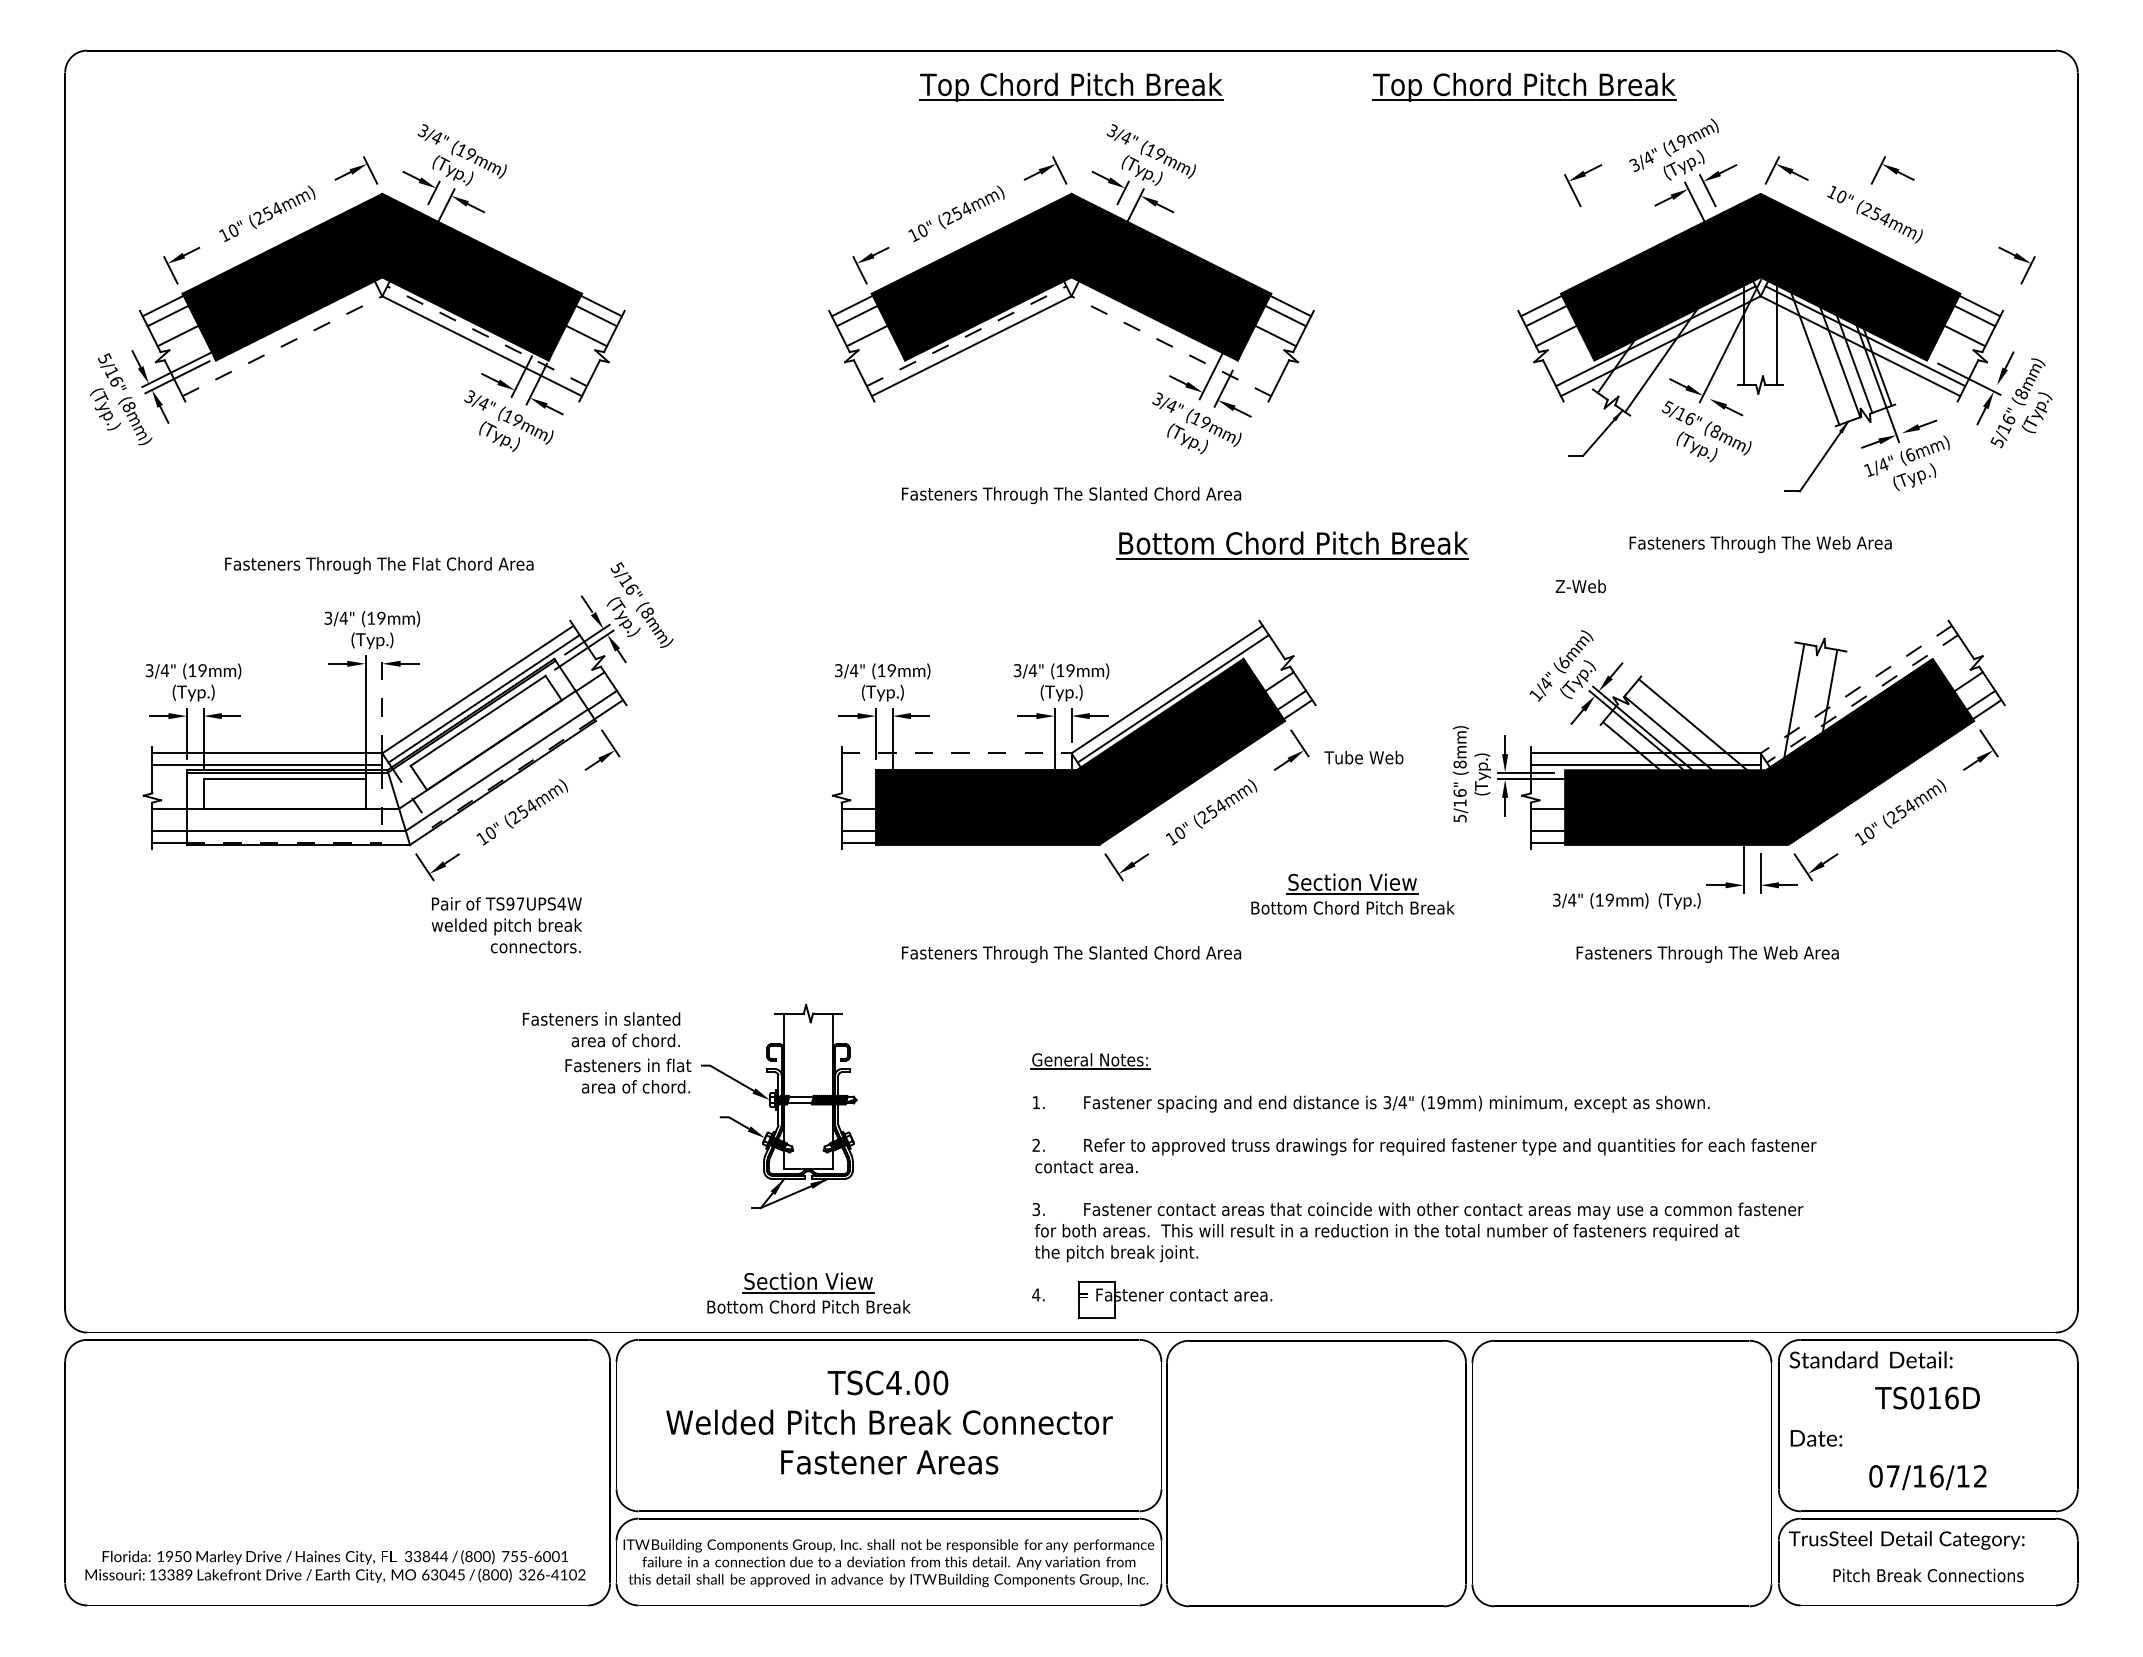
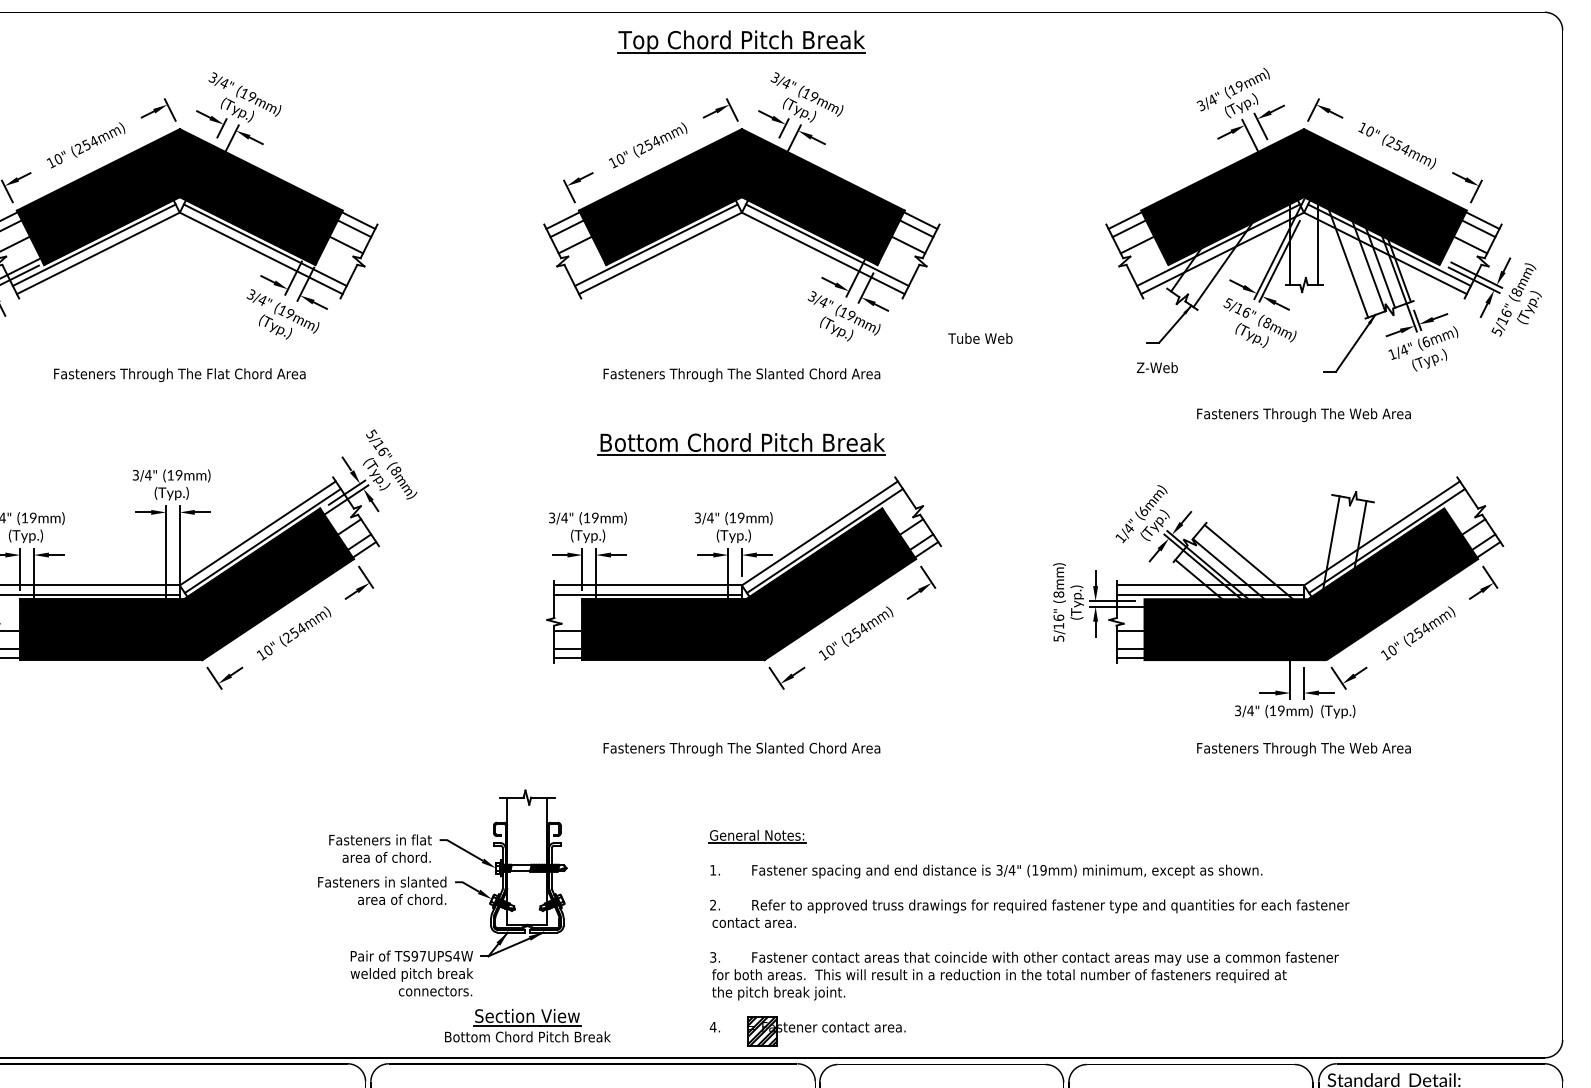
part: (1524, 86) -> (1111, 41), removed
part: (1892, 170) -> (1411, 110), removed
part: (1582, 177) -> (1158, 115), removed
part: (2016, 265) -> (1466, 187), moved
line: (277, 336) -> (94, 245), added
line: (487, 336) -> (265, 245), dashed -> solid
line: (966, 336) -> (656, 245), dashed -> solid
line: (1176, 336) -> (827, 245), added
line: (282, 346) -> (98, 253), dashed -> solid
line: (1171, 346) -> (823, 253), dashed -> solid
line: (1730, 355) -> (1279, 260), added
line: (1972, 372) -> (1476, 274), added
line: (1899, 428) -> (1417, 320), added
part: (1292, 545) -> (741, 444), moved
text: (379, 565) -> (179, 375), moved
text: (1580, 586) -> (1157, 367), moved
line: (1856, 689) -> (1382, 533), dashed -> solid
line: (1862, 698) -> (1387, 540), dashed -> solid
line: (382, 704) -> (179, 545), dashed -> solid
hatch: (485, 732) -> (263, 568), added
fill: (390, 751) -> (186, 583), added
line: (956, 753) -> (648, 585), dashed -> solid
text: (1363, 757) -> (980, 338), moved
line: (956, 764) -> (648, 594), added
hatch: (284, 793) -> (100, 618), added
part: (1352, 893) -> (971, 699), removed
text: (1626, 900) -> (1294, 711), moved
text: (506, 925) -> (411, 973), moved
text: (1707, 954) -> (1303, 749), moved
text: (601, 1029) -> (382, 890), moved
hatch: (1097, 1300) -> (763, 1031), added

